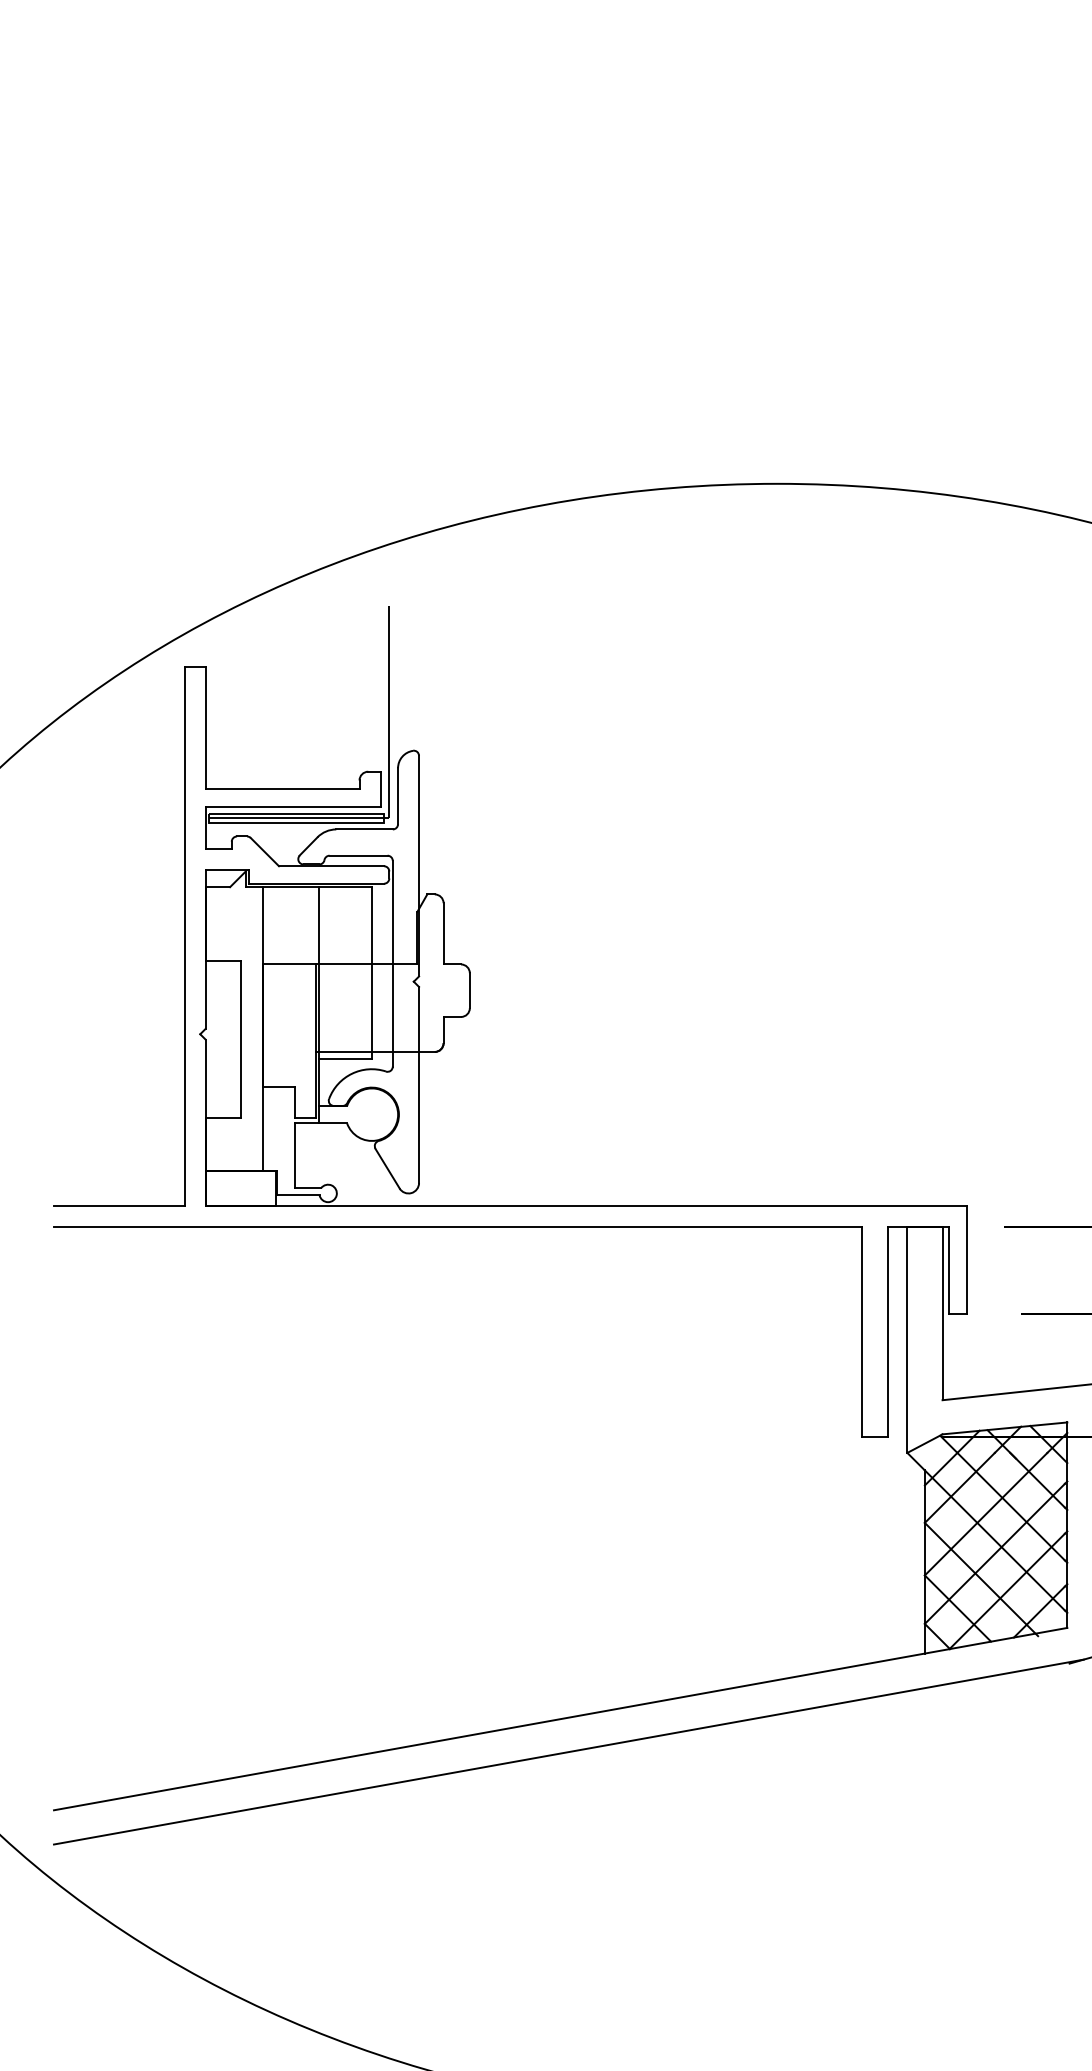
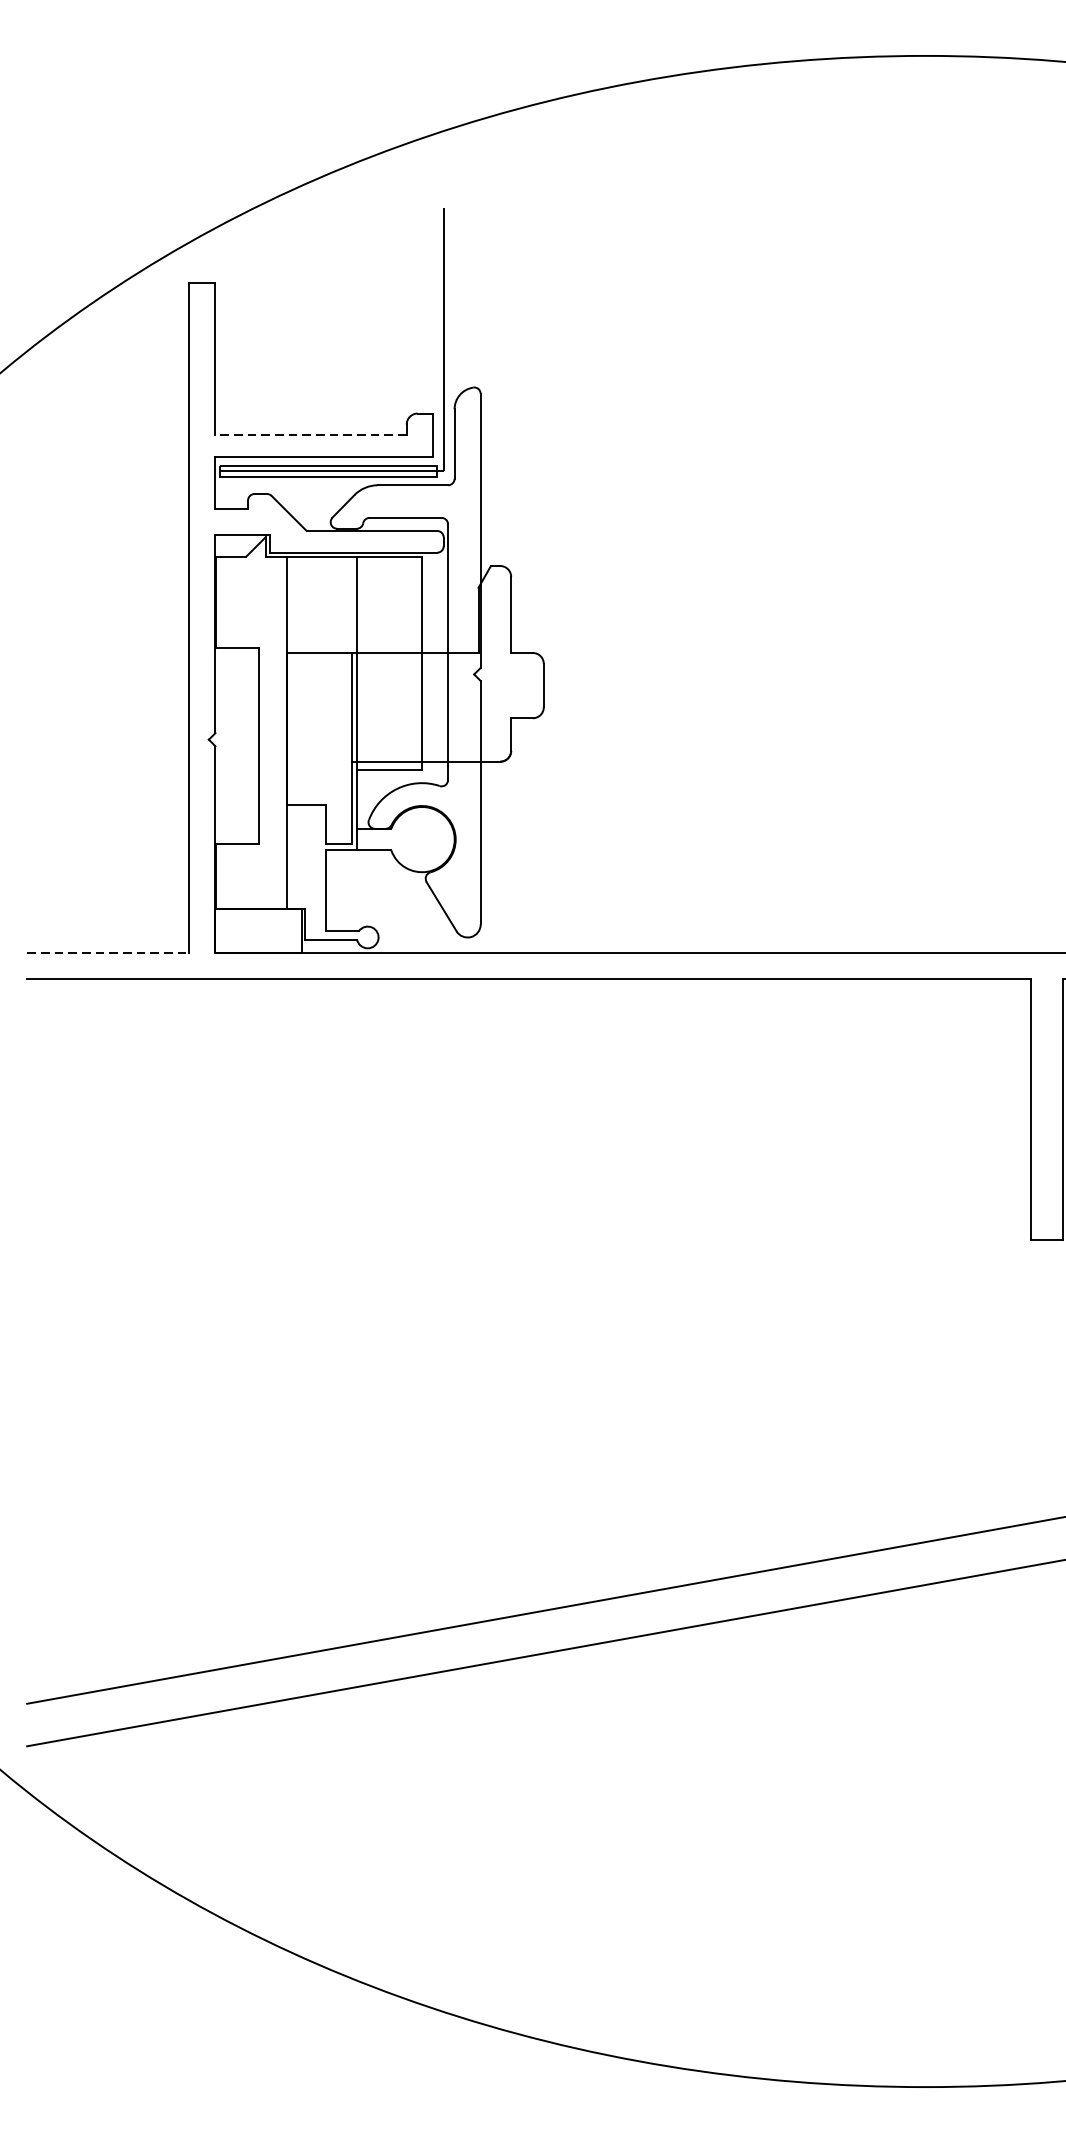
line: (282, 789) -> (311, 435), solid -> dashed
line: (119, 1205) -> (108, 952), solid -> dashed

